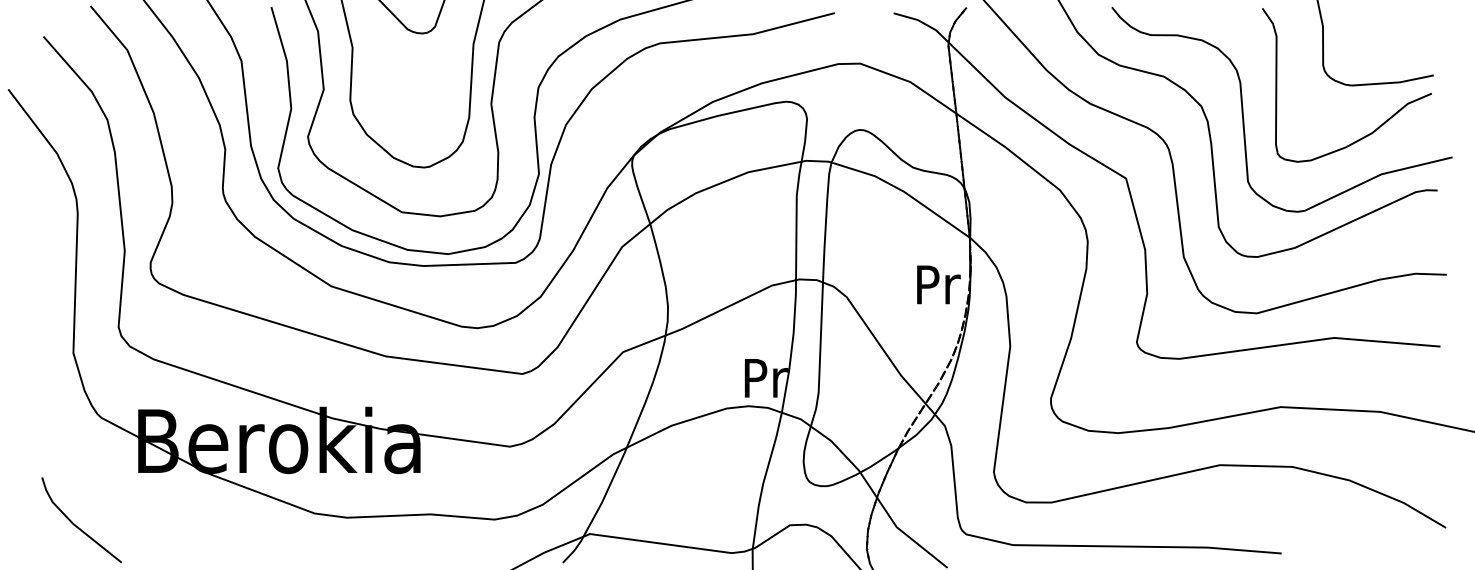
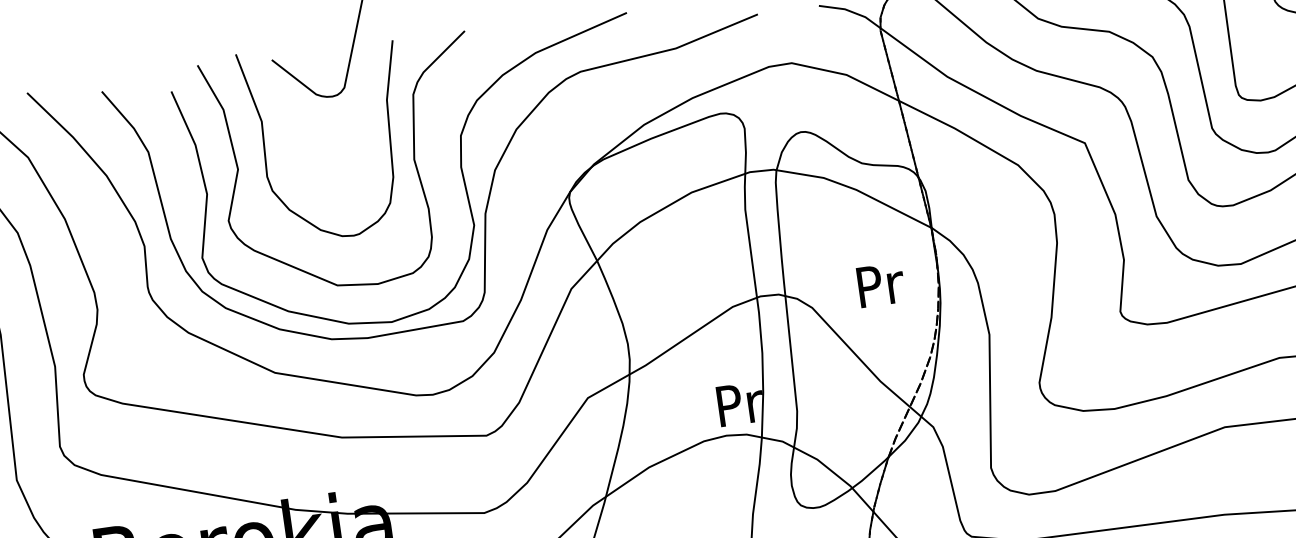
text: (938, 284) -> (880, 284), moved

